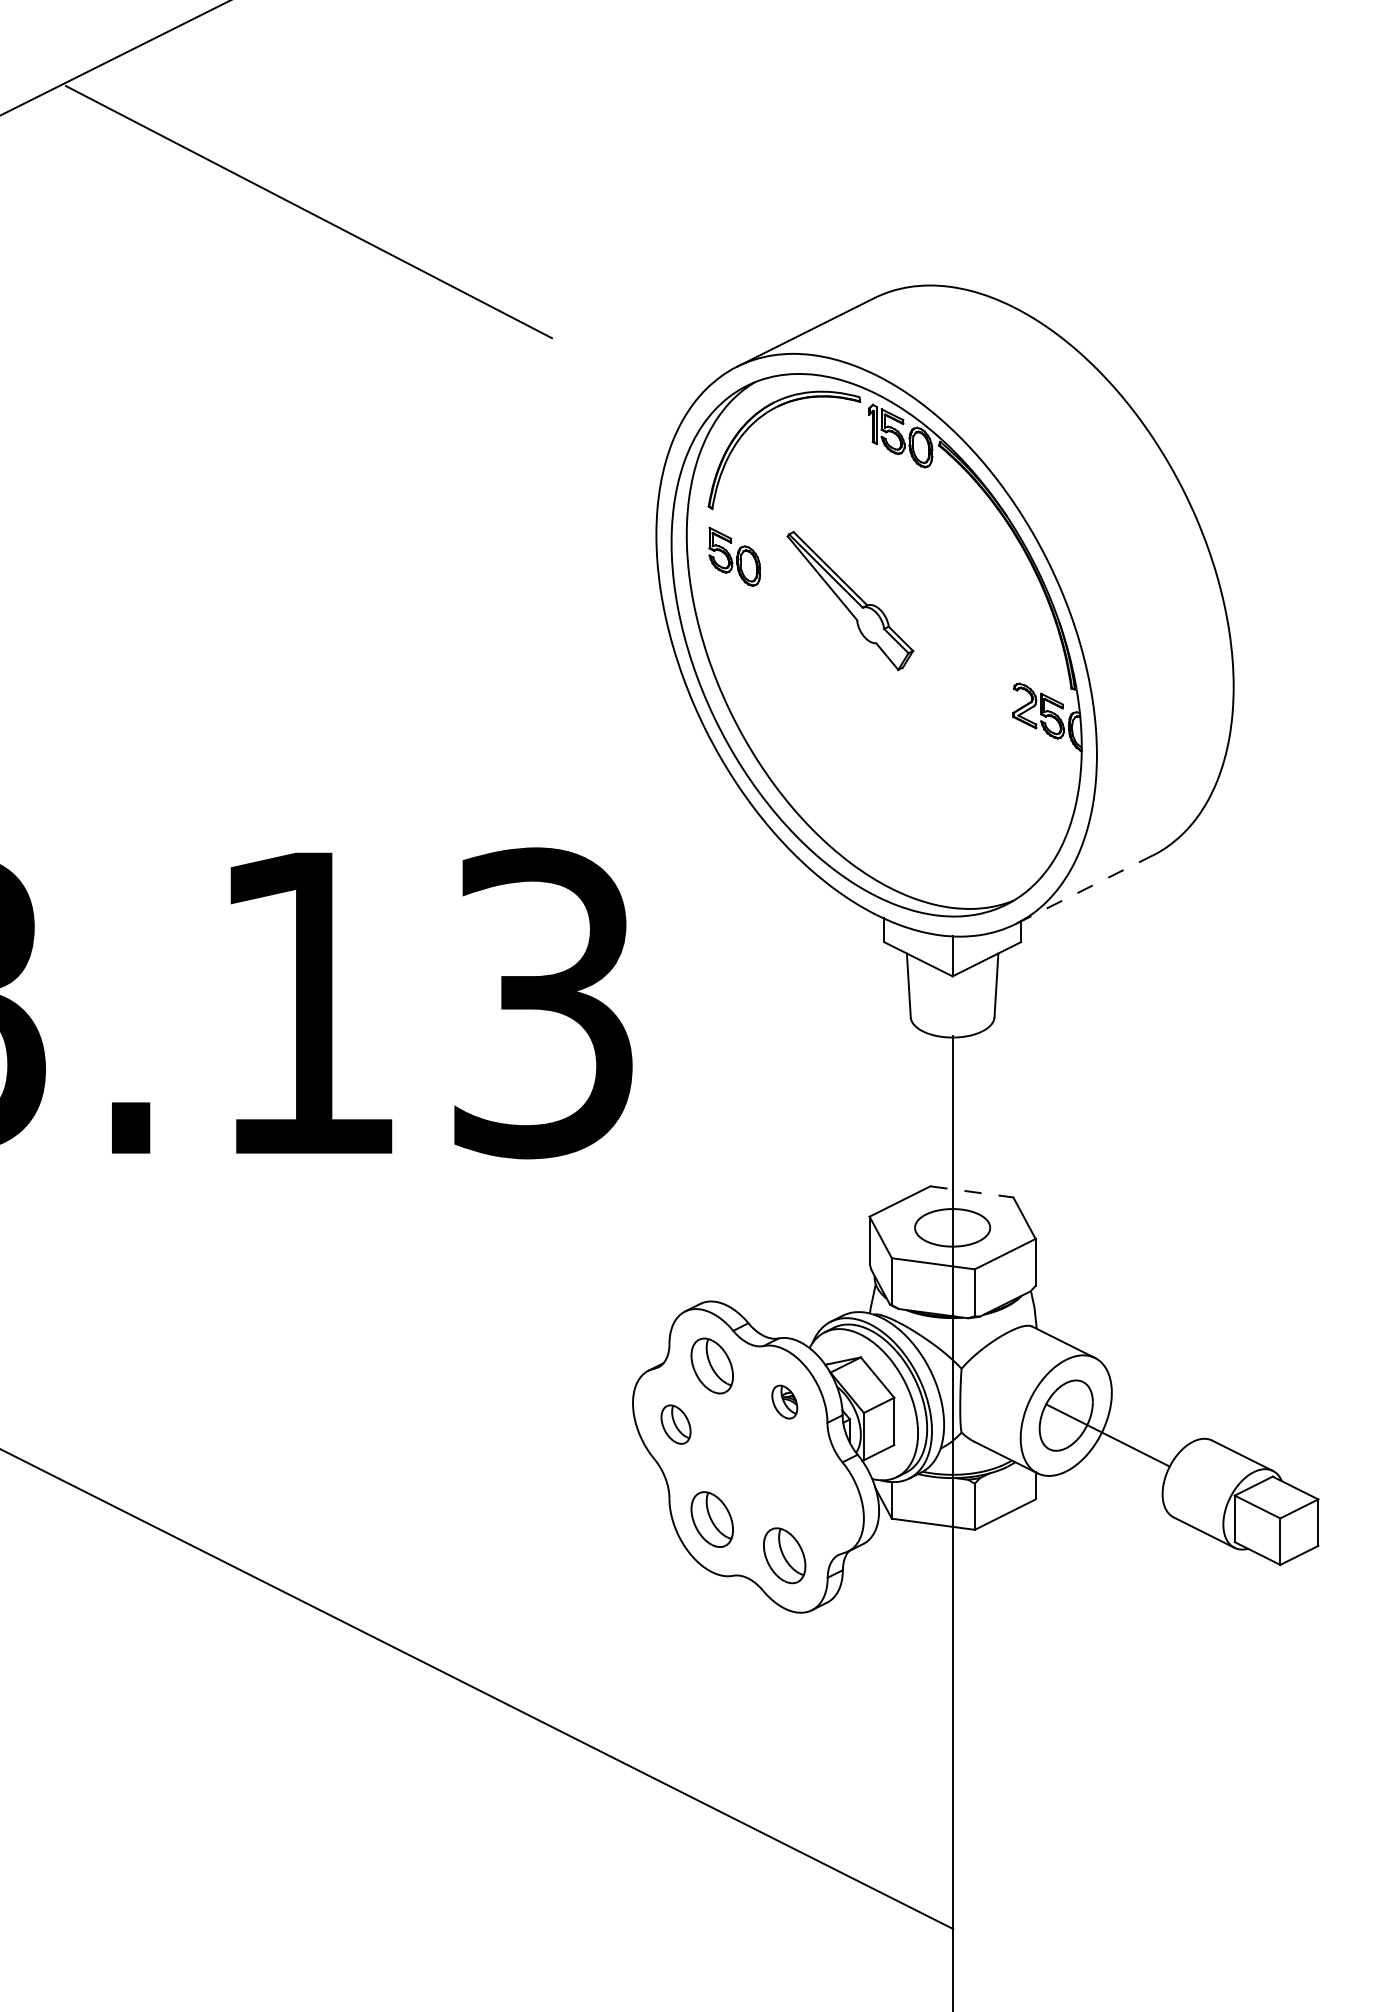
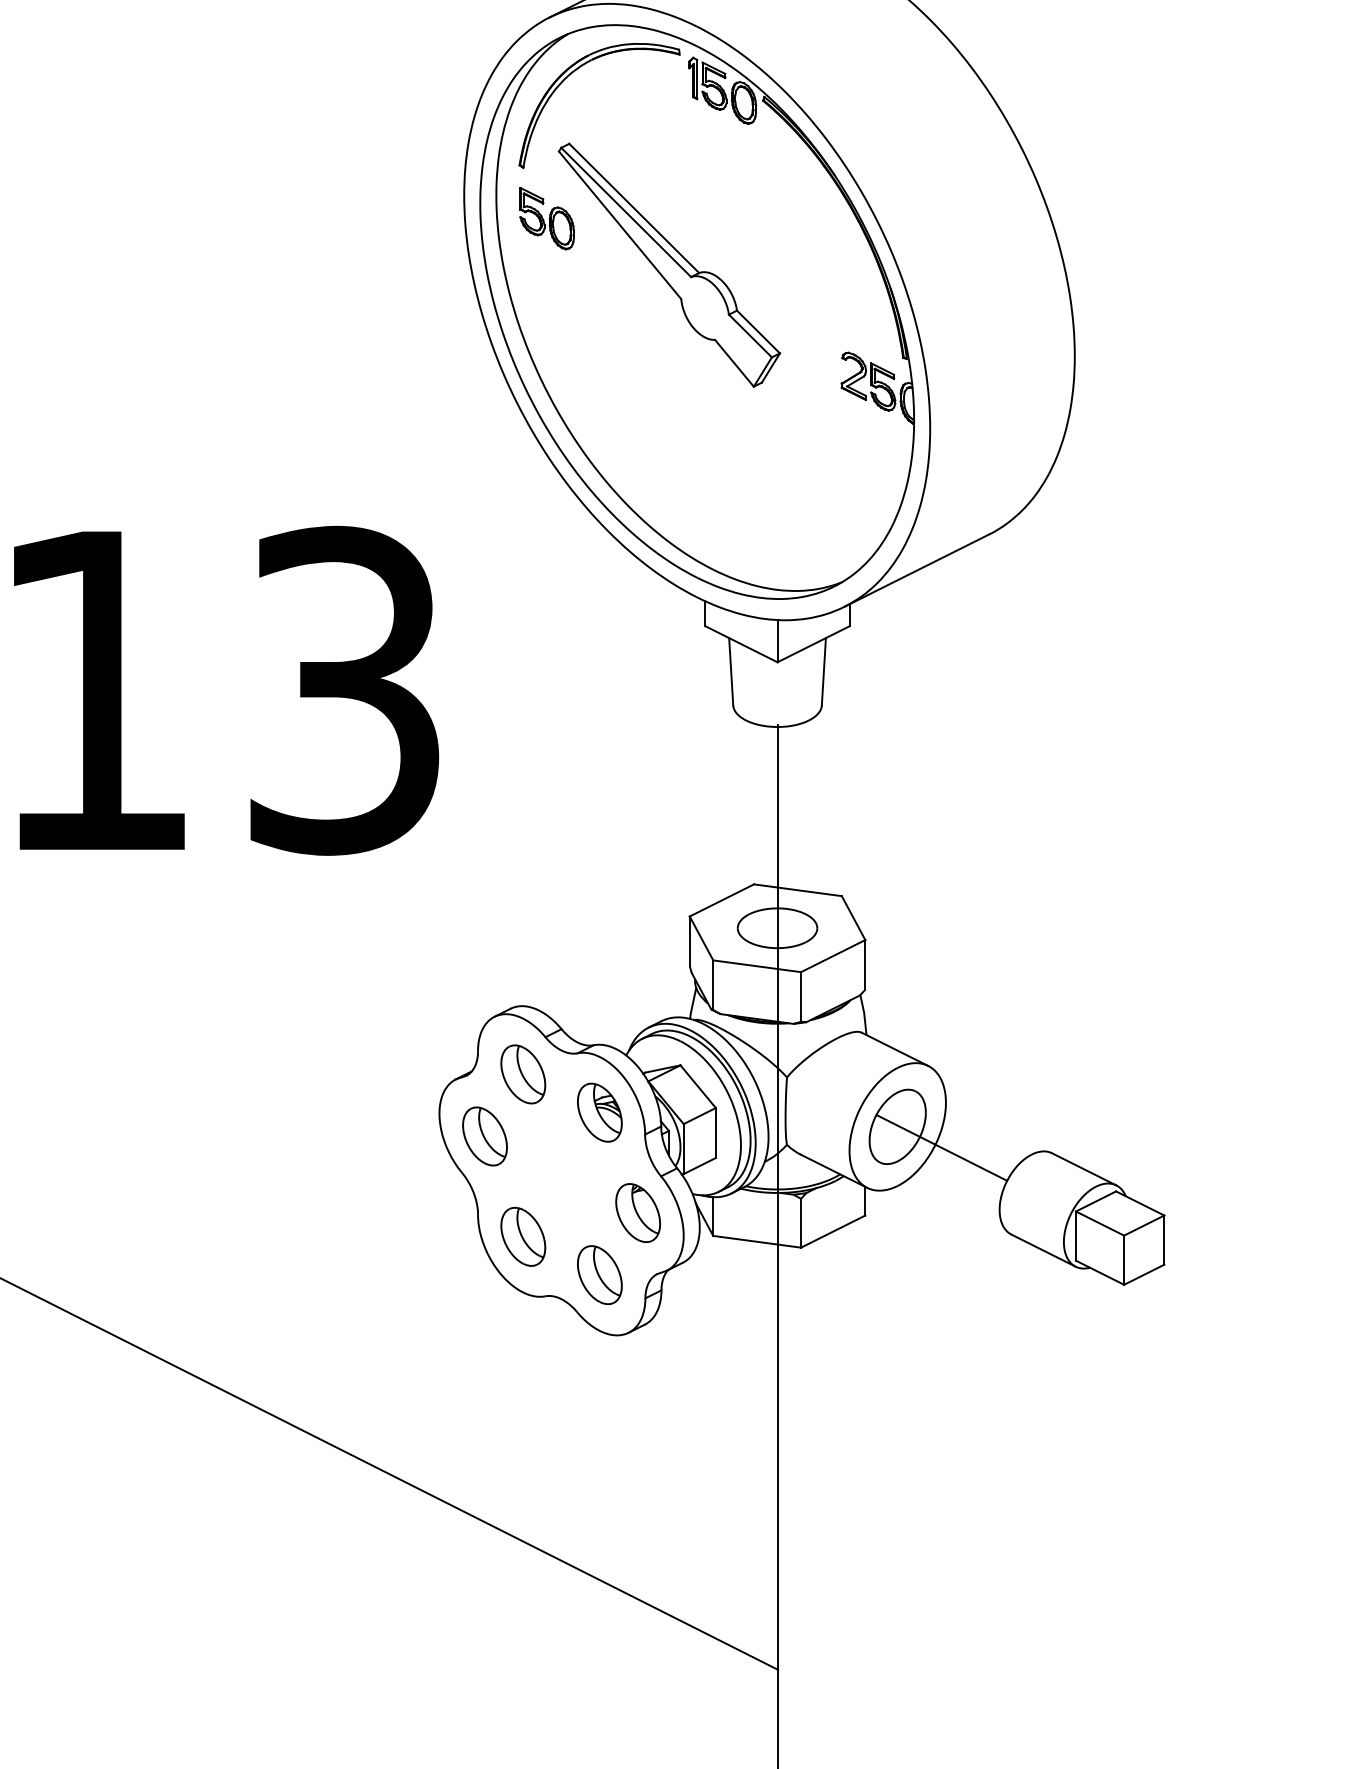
part: (850, 600) -> (669, 264), size x1.67
line: (1084, 889) -> (917, 570), dashed -> solid
line: (971, 1191) -> (797, 889), dashed -> solid
part: (784, 1401) -> (599, 1111), size x1.67
part: (675, 1424) -> (484, 1136), size x1.43
part: (820, 1496) -> (637, 1212), added

